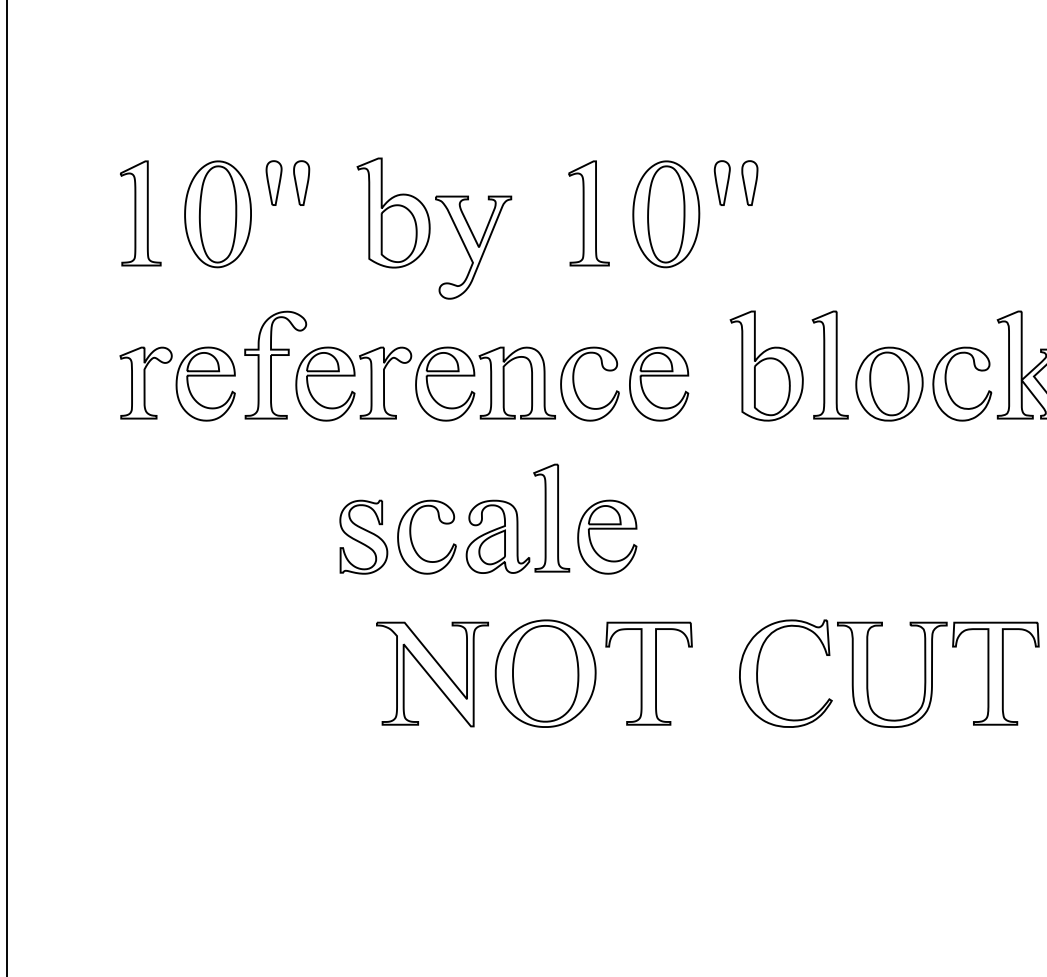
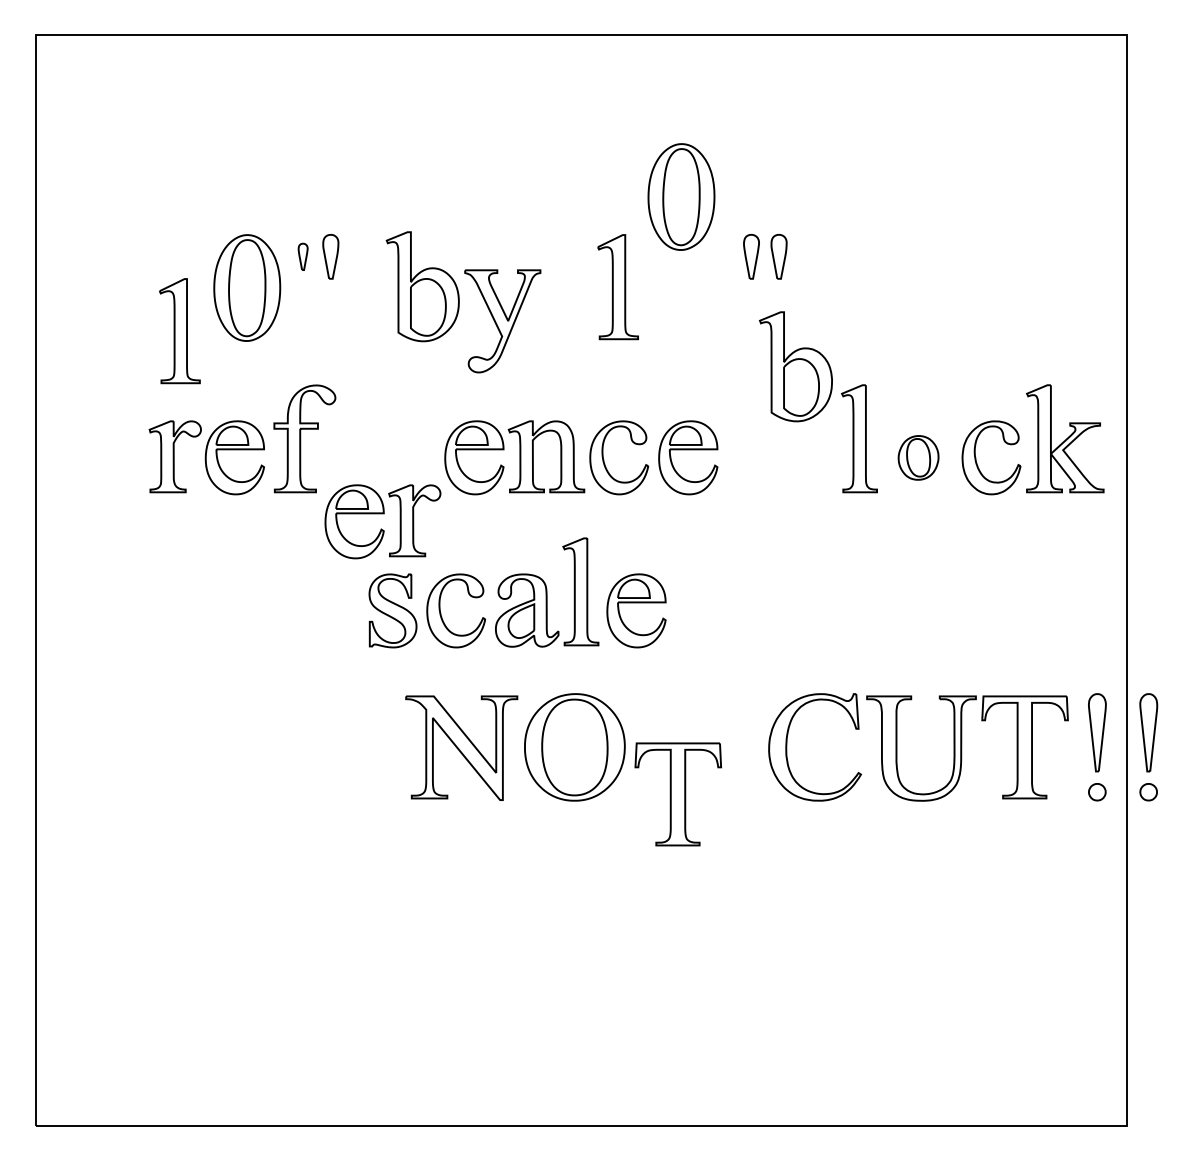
part: (273, 182) -> (302, 256), size x0.6
part: (140, 213) -> (179, 331), moved
part: (666, 213) -> (681, 196), moved
part: (766, 365) -> (795, 366), moved
part: (353, 376) -> (382, 514), moved
part: (889, 383) -> (918, 457), size x0.6
part: (648, 673) -> (677, 794), moved

